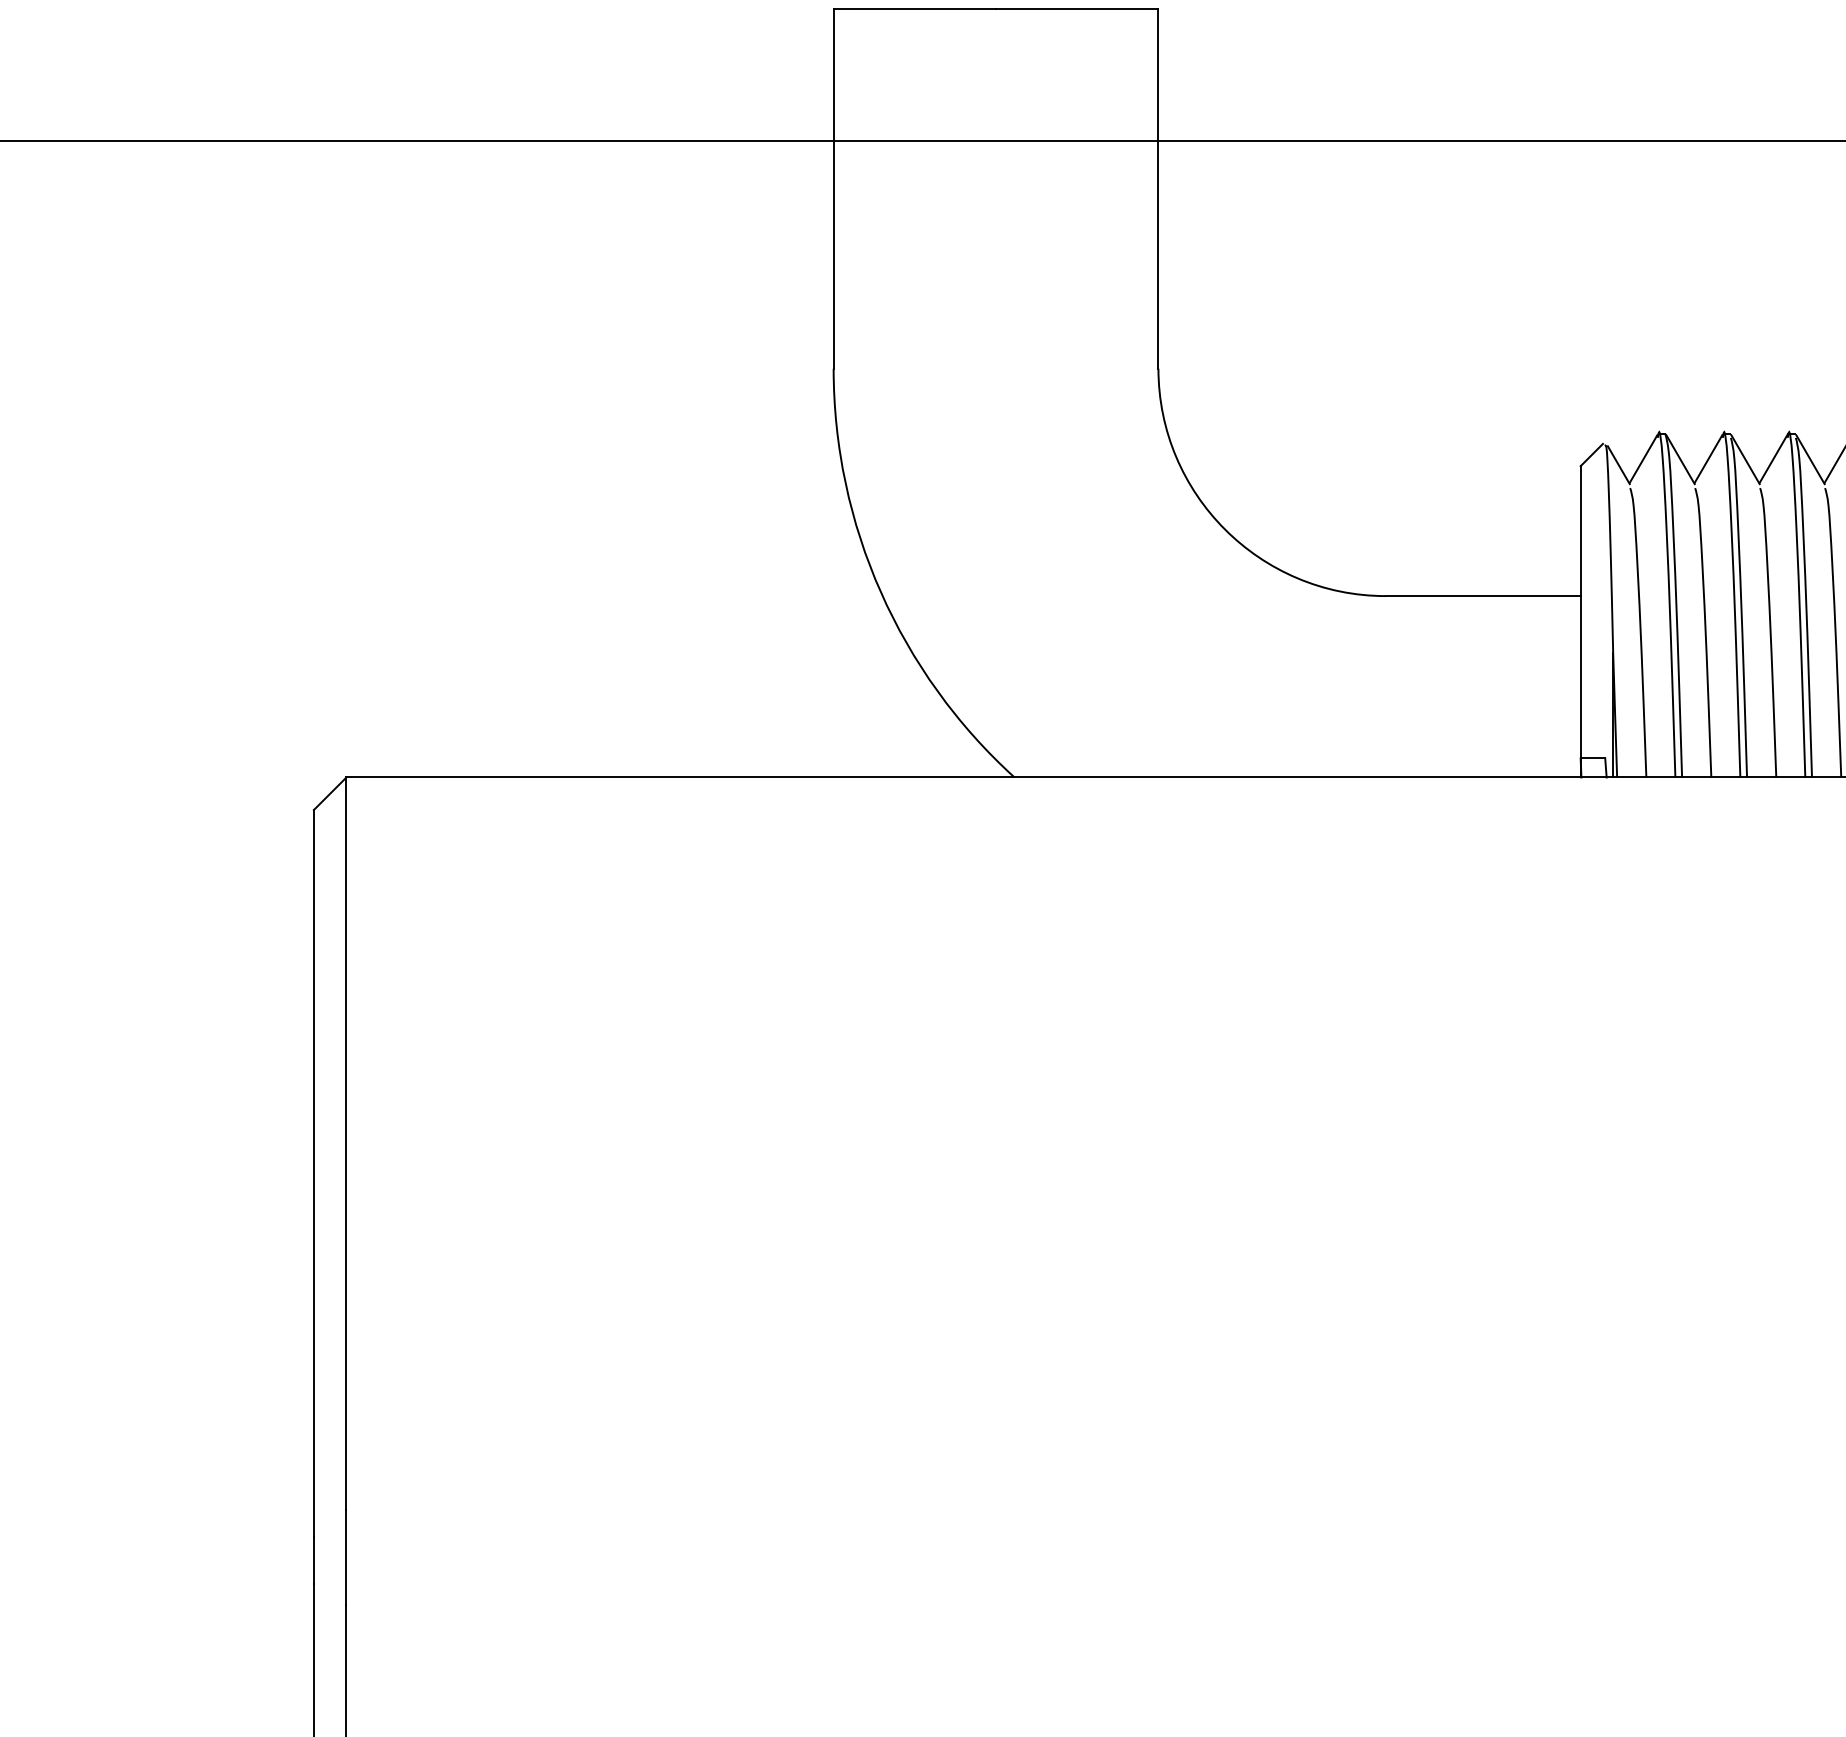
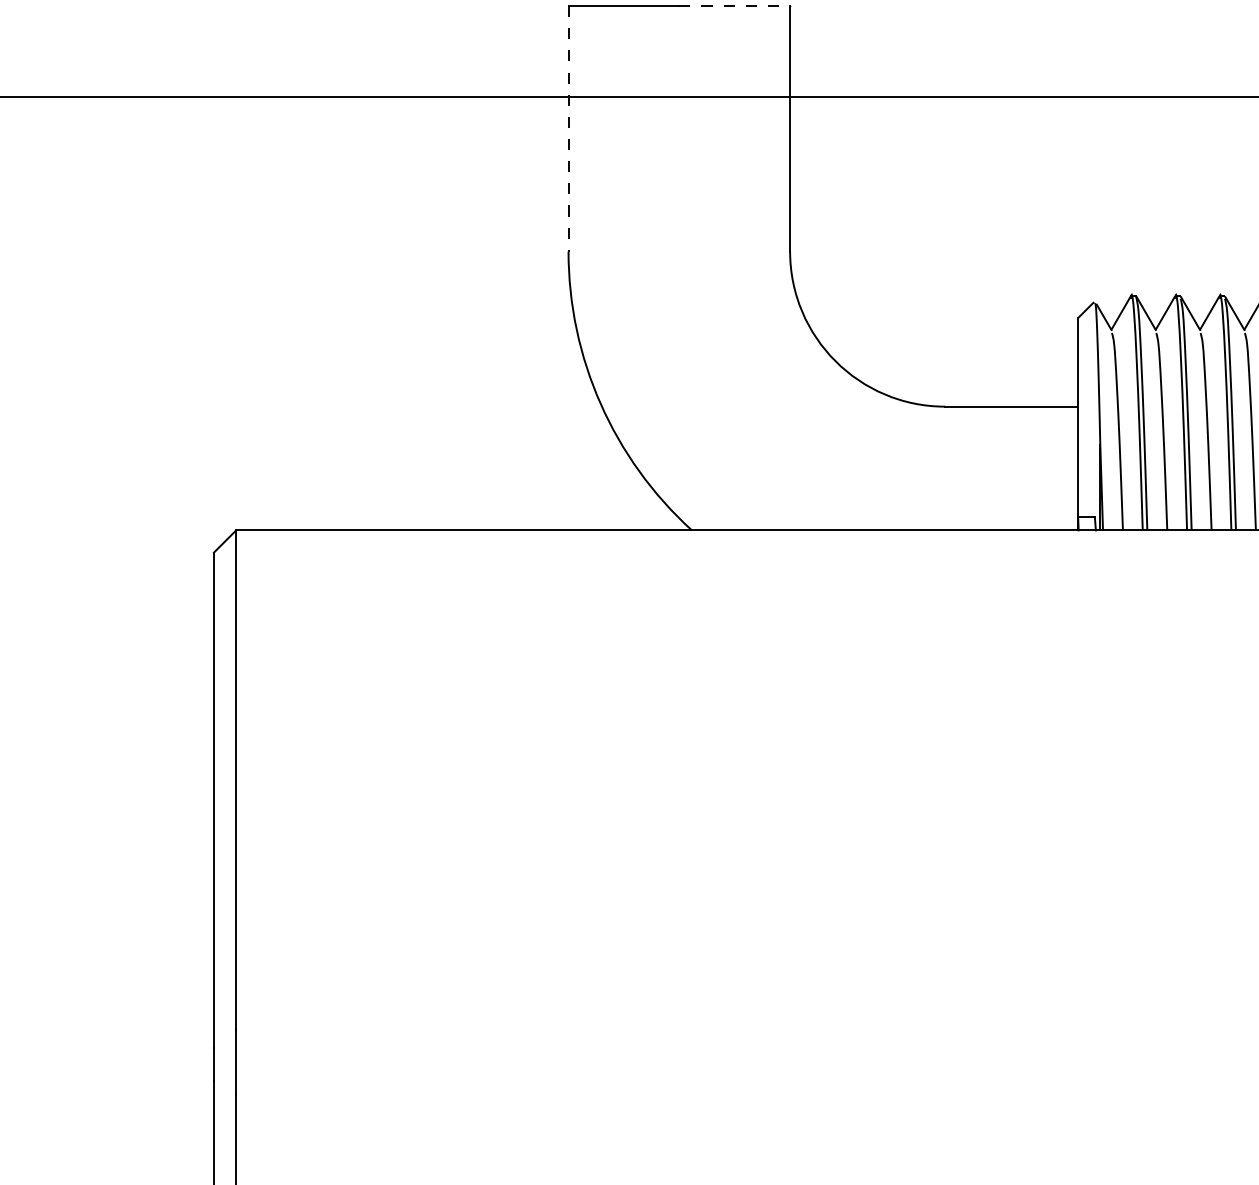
line: (1078, 9) -> (735, 6), solid -> dashed
line: (833, 188) -> (568, 128), solid -> dashed

